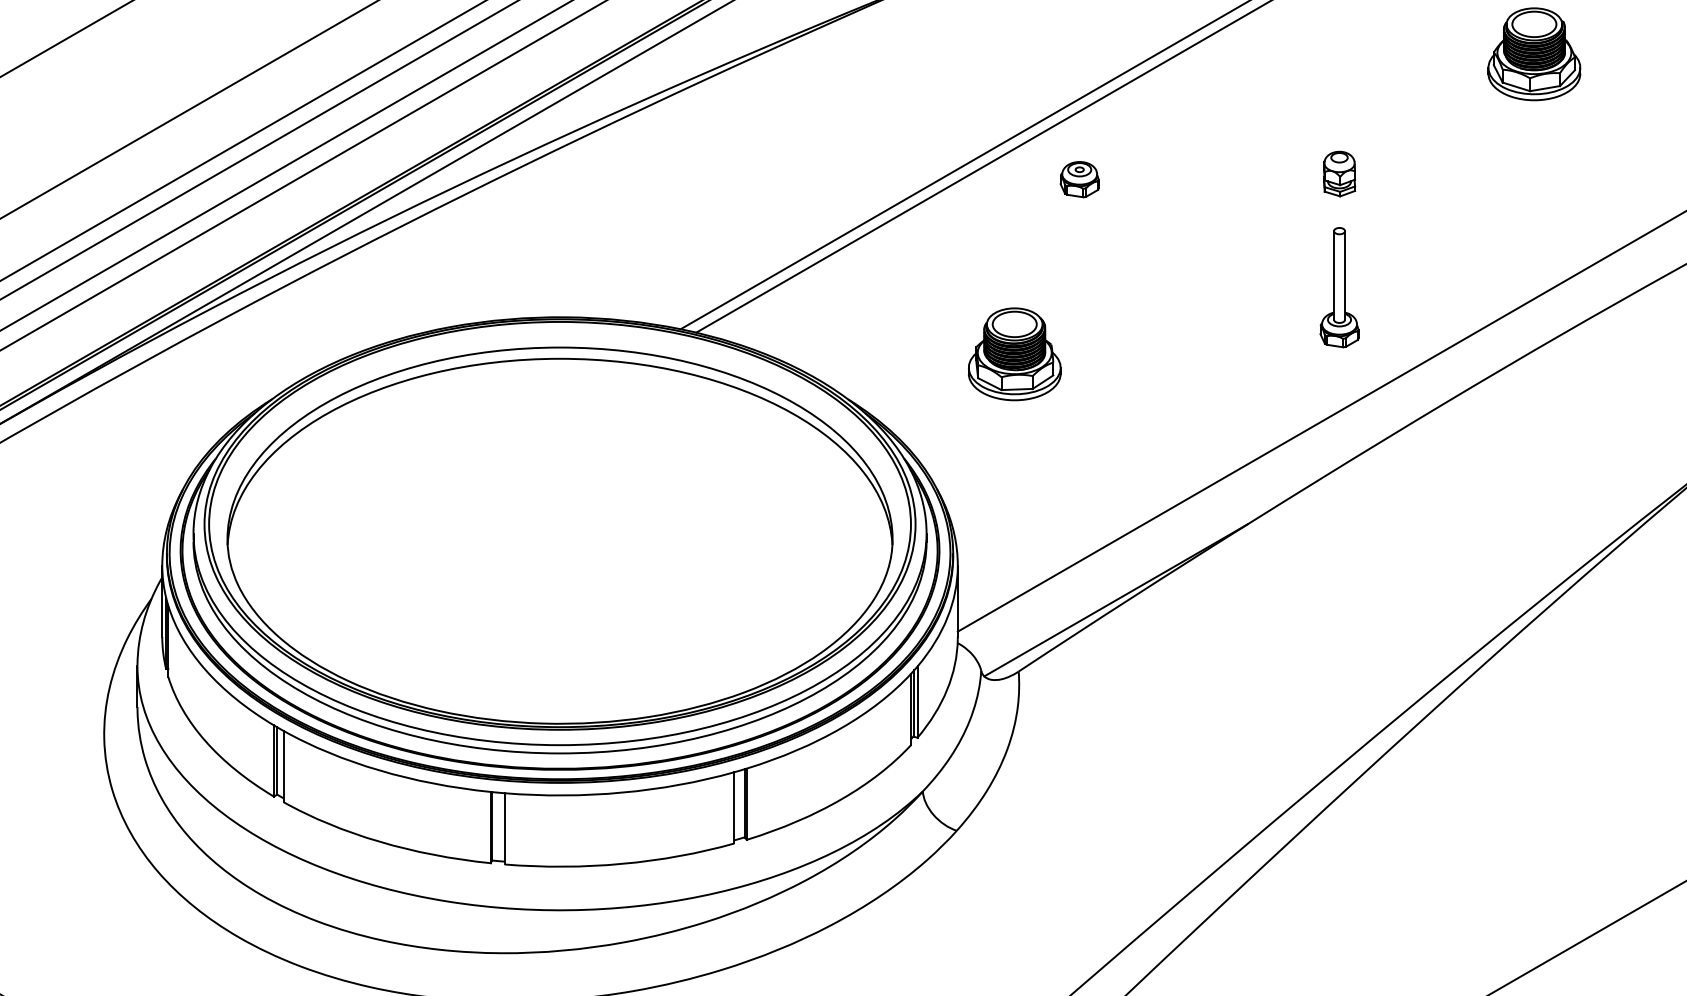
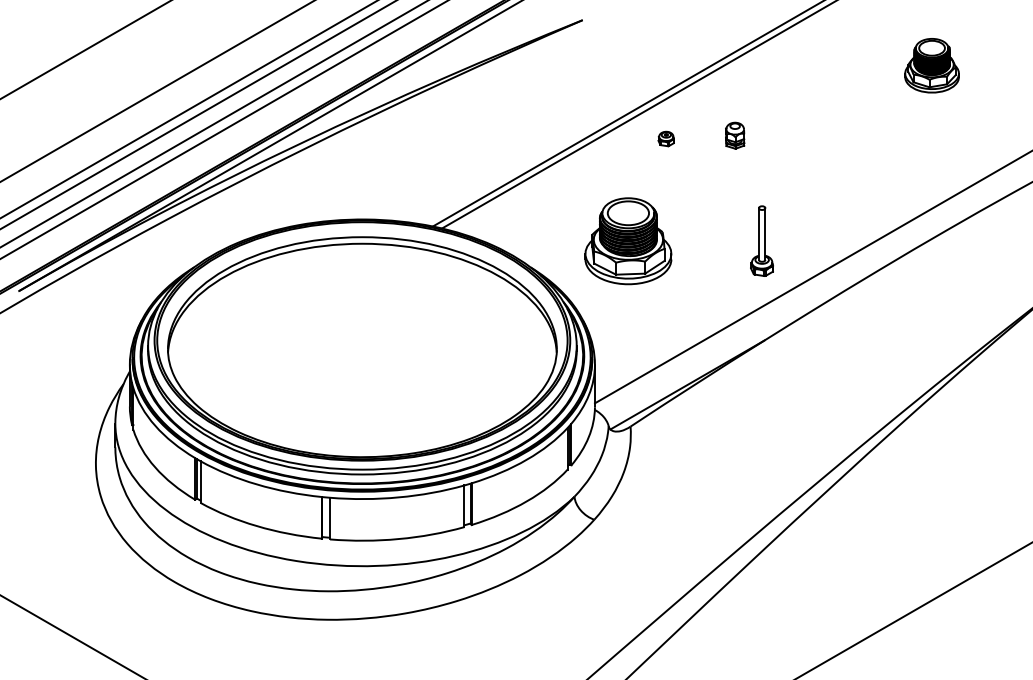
part: (1340, 173) -> (735, 135), moved
part: (1080, 178) -> (666, 138), size x0.7
part: (1338, 286) -> (761, 240), moved
part: (1013, 353) -> (627, 240), size x1.6

